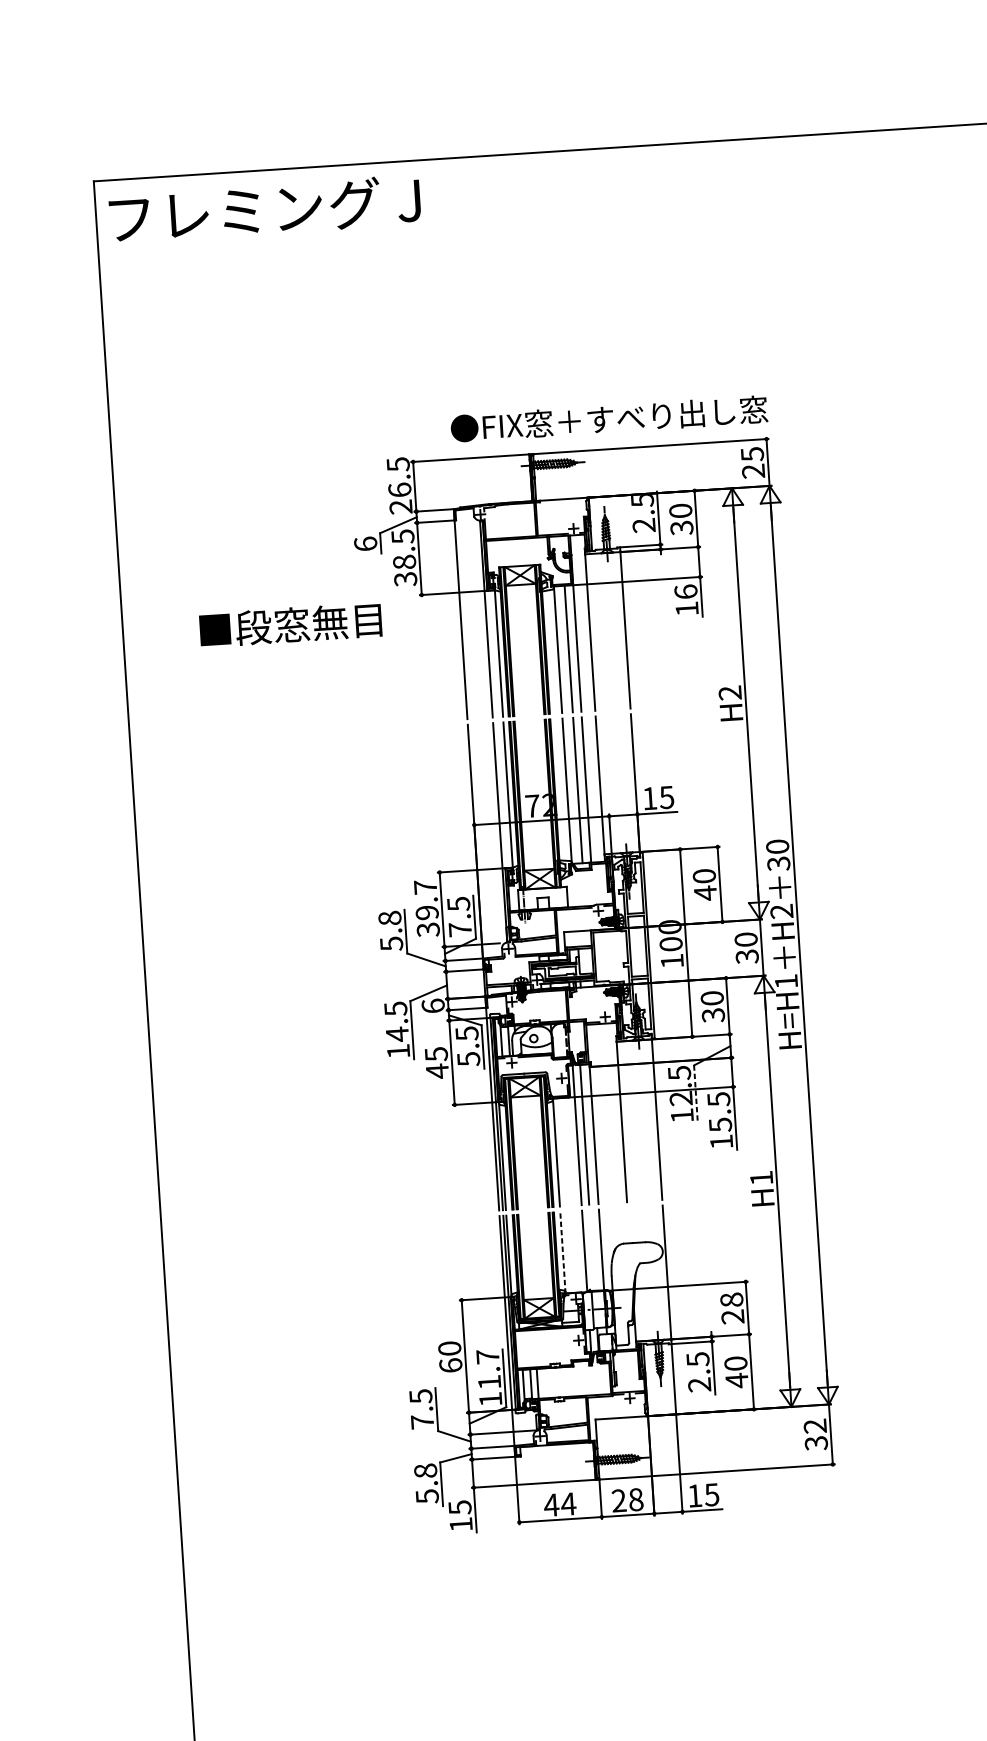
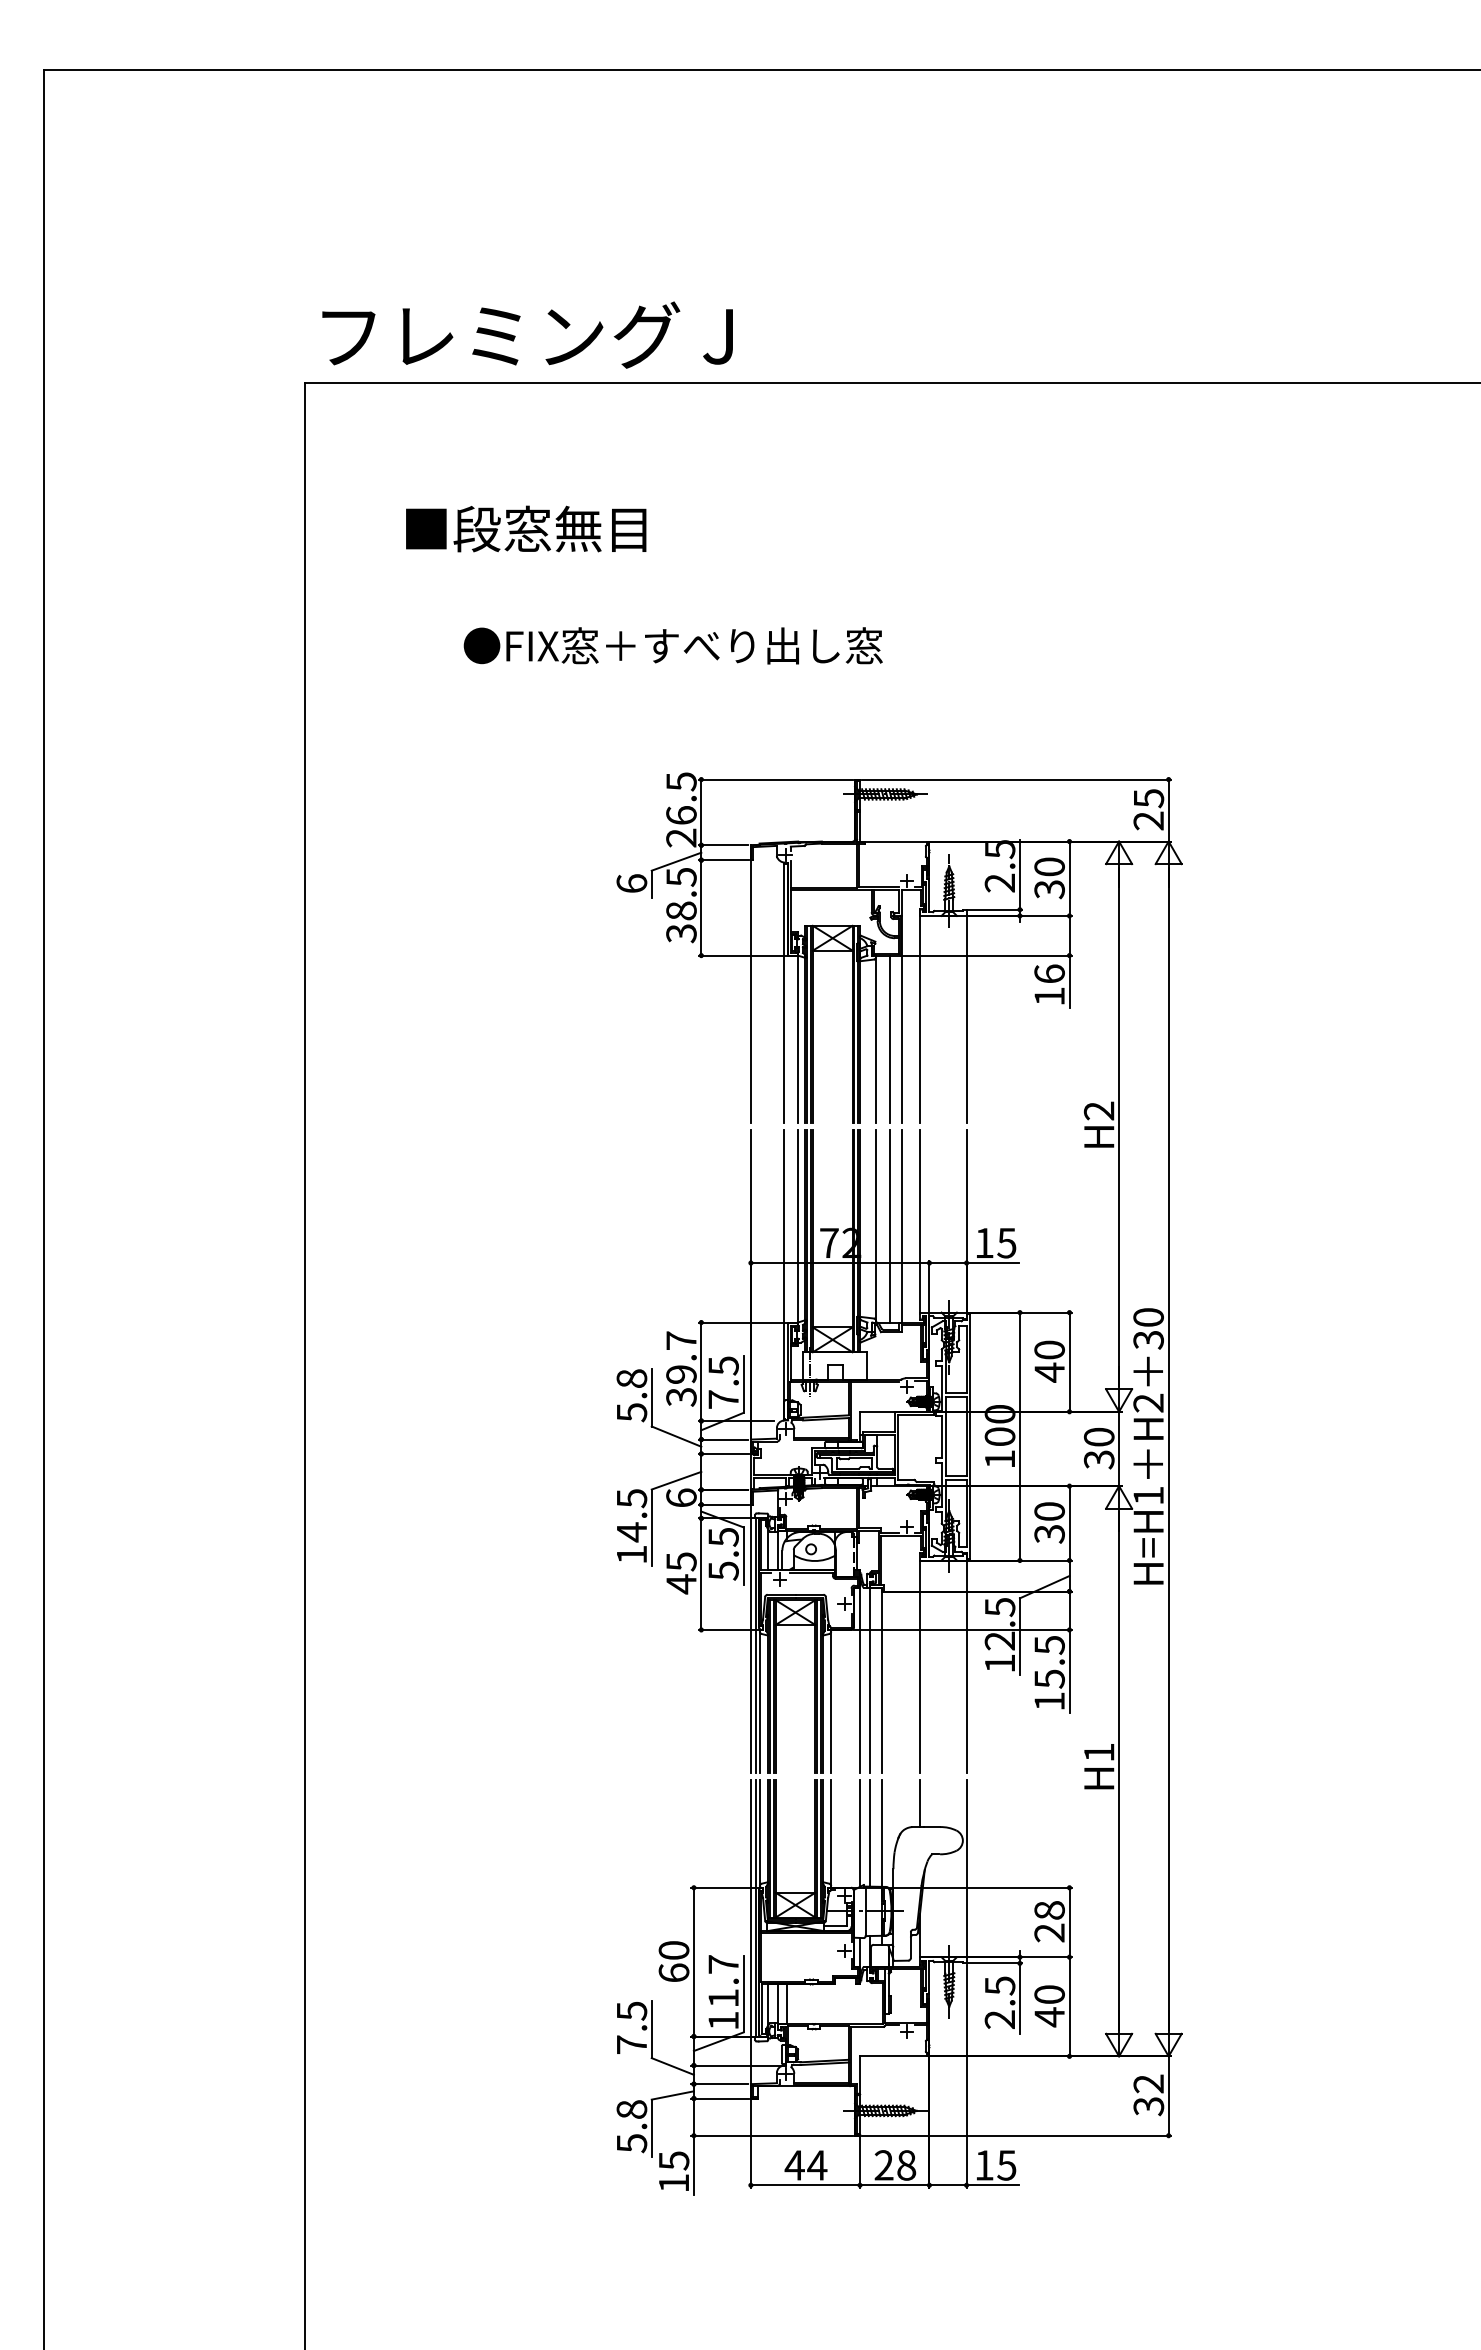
text: (264, 208) -> (527, 334), moved
text: (608, 418) -> (672, 645), moved
text: (290, 624) -> (526, 528), moved
line: (695, 1095) -> (1019, 1637), dashed -> solid
line: (628, 1225) -> (919, 1803), added
line: (591, 1250) -> (869, 1833), added
line: (563, 1252) -> (831, 1833), dashed -> solid

